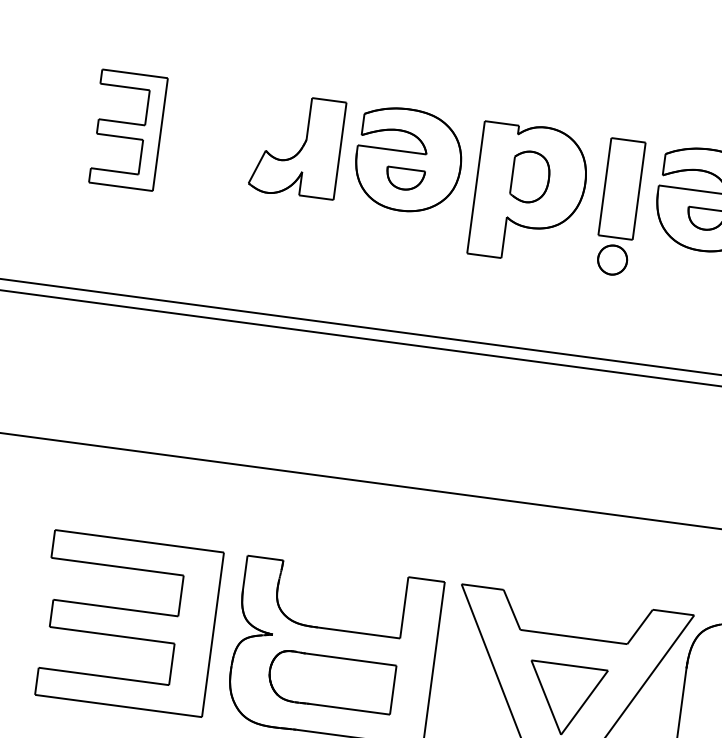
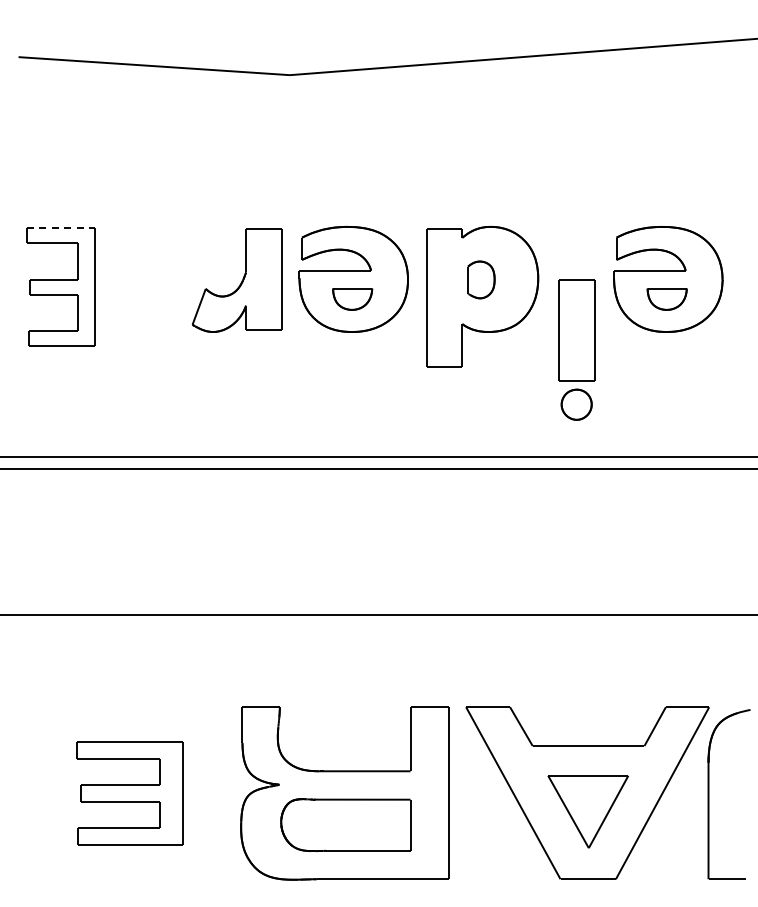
line: (135, 73) -> (61, 227), solid -> dashed
part: (530, 176) -> (481, 279), size x0.7
part: (619, 207) -> (576, 349), moved
part: (128, 622) -> (129, 792), size x0.6

